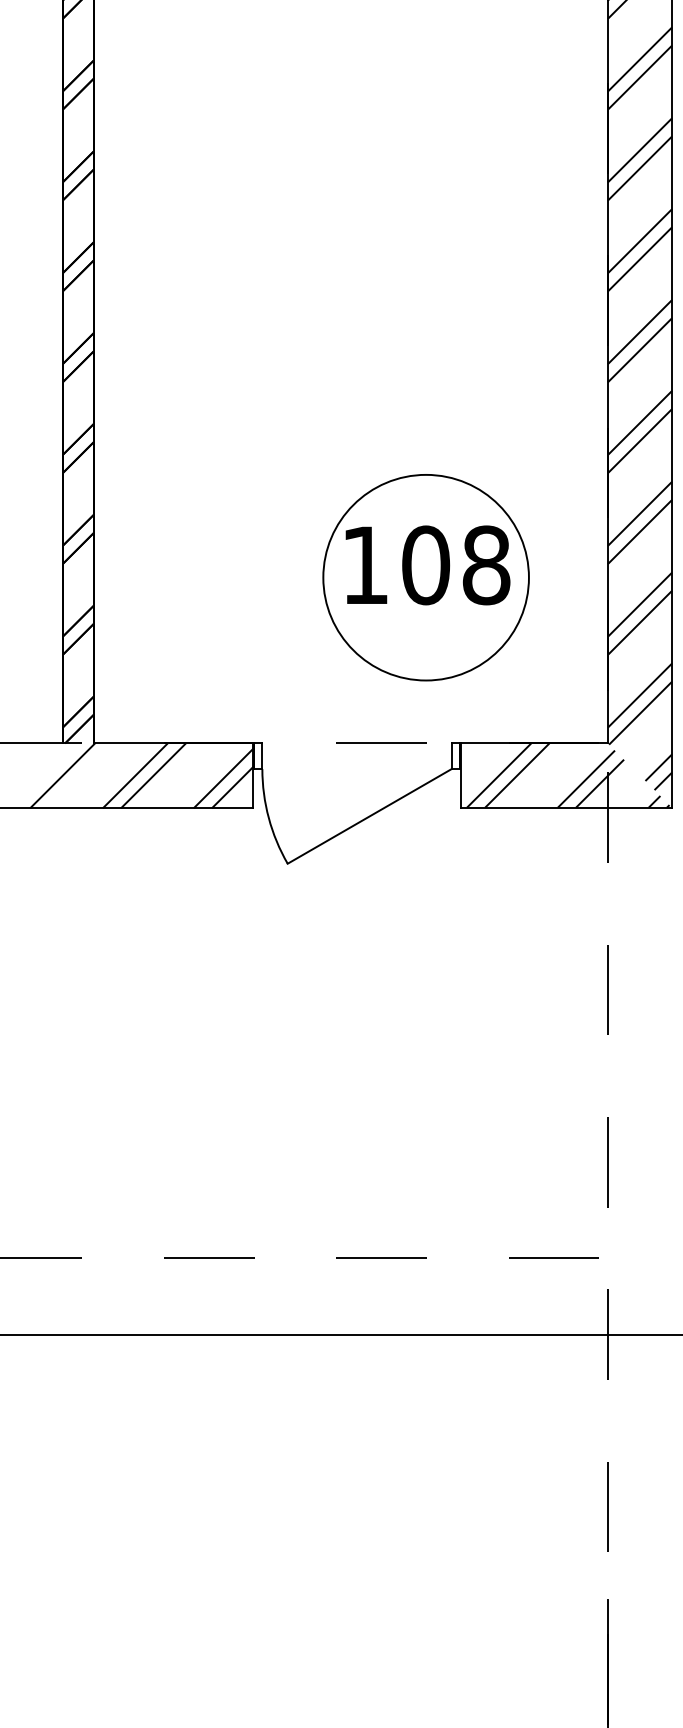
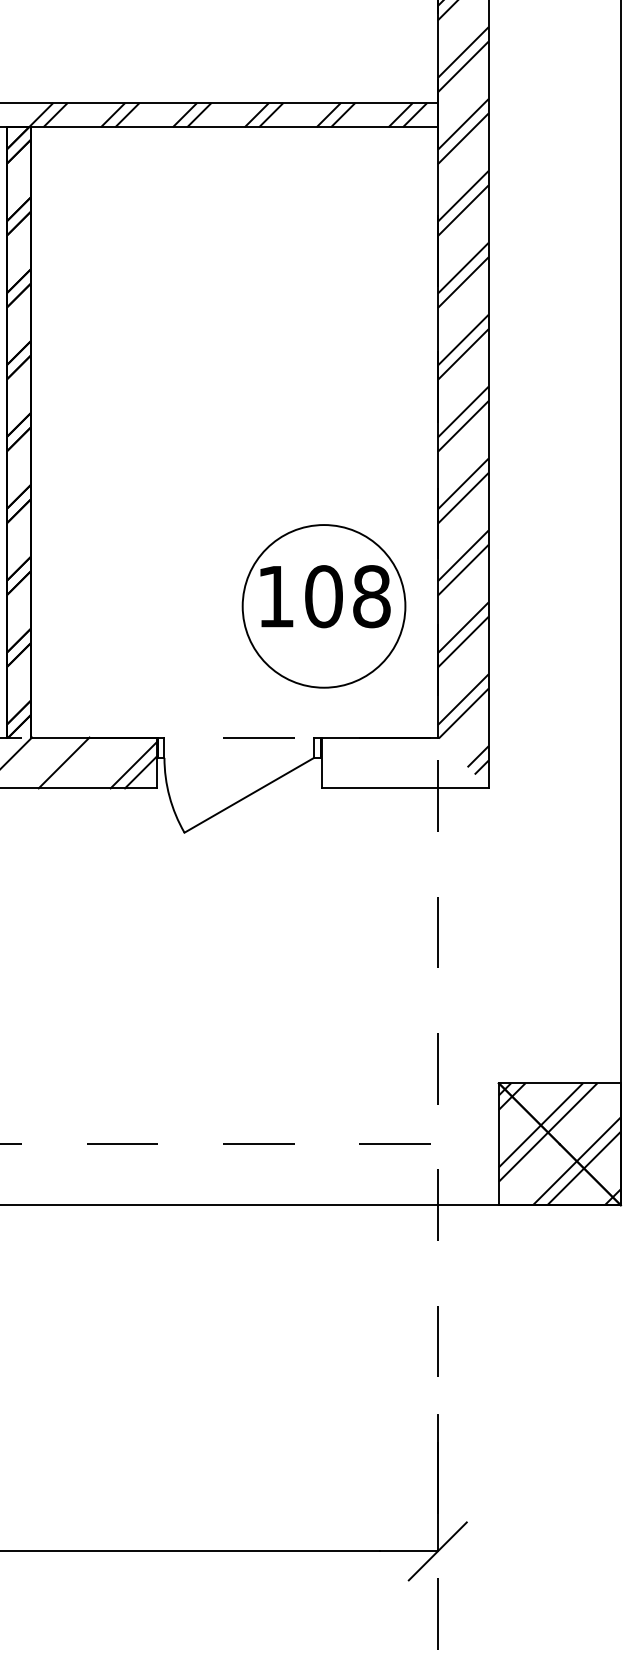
part: (425, 577) -> (323, 606), moved
line: (153, 774) -> (78, 762), removed
hatch: (568, 774) -> (406, 762), removed

